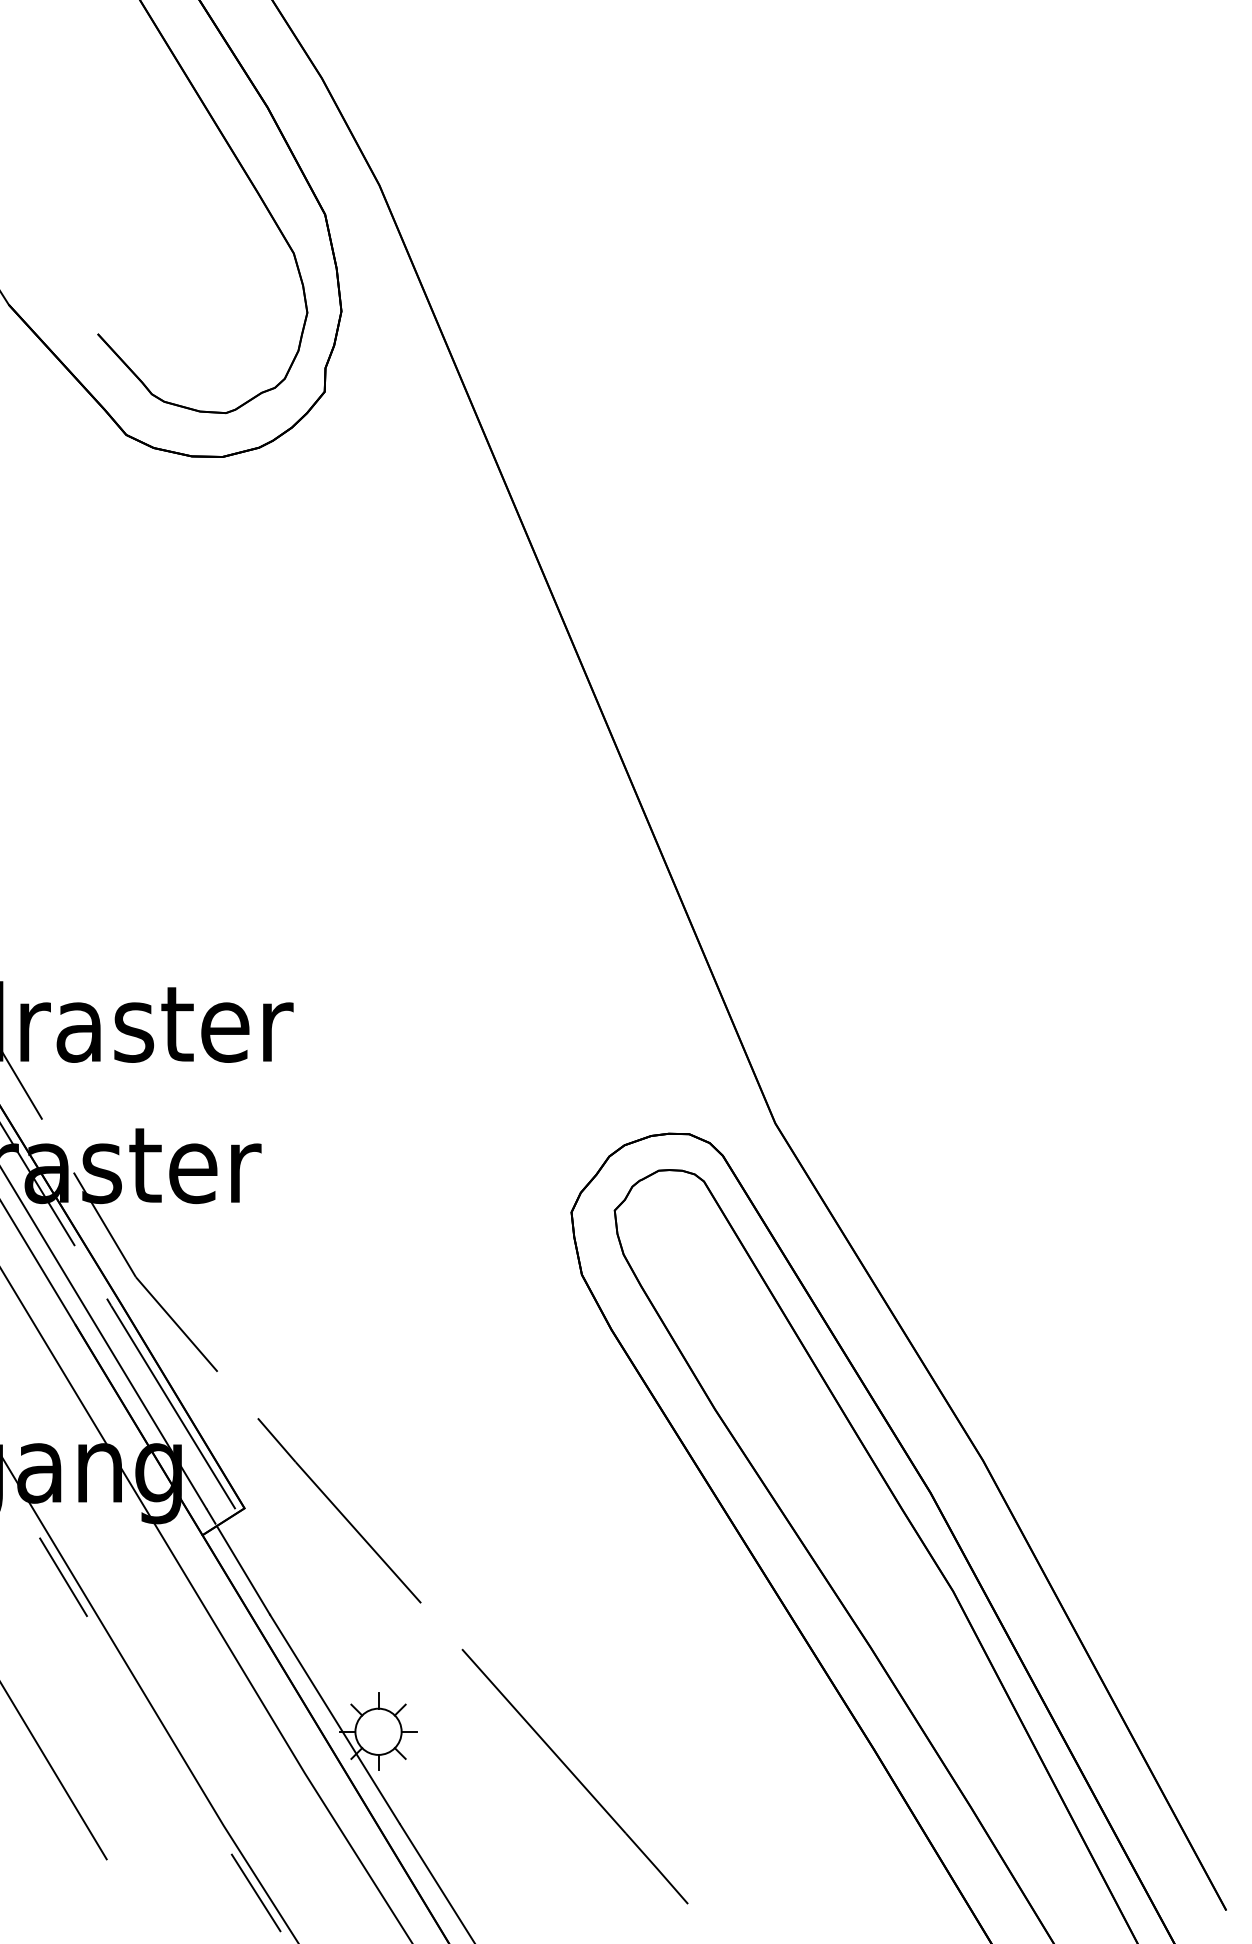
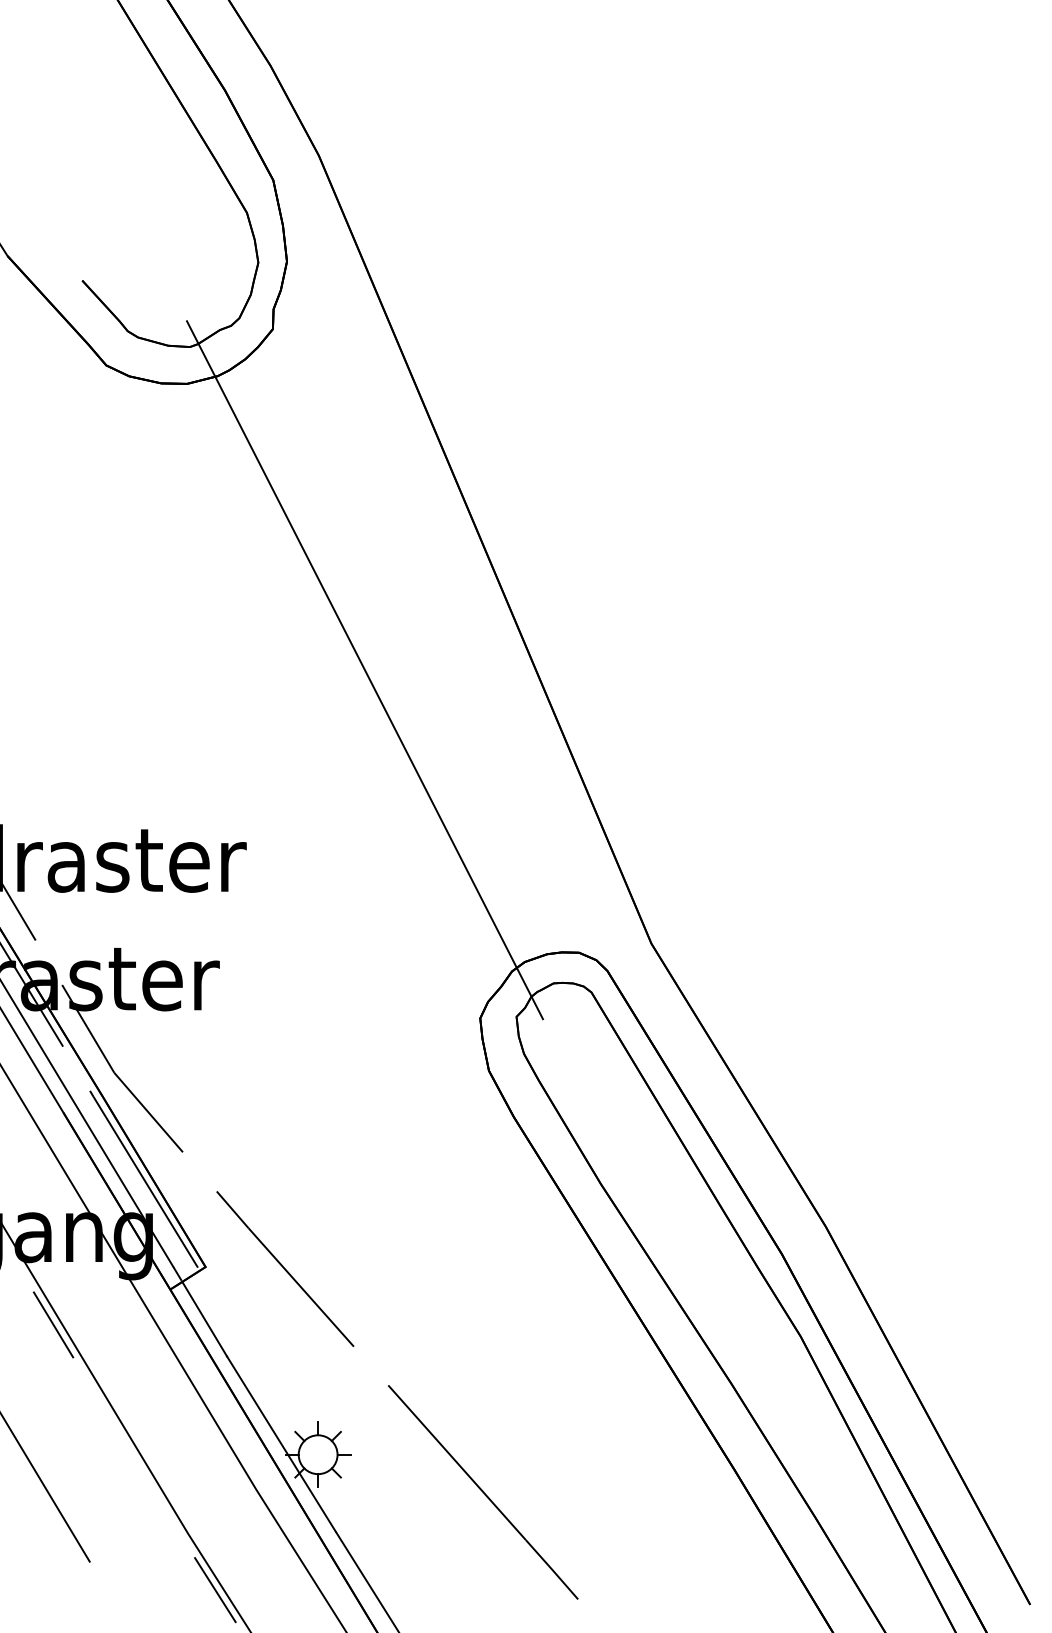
line: (433, 798) -> (364, 670), added

